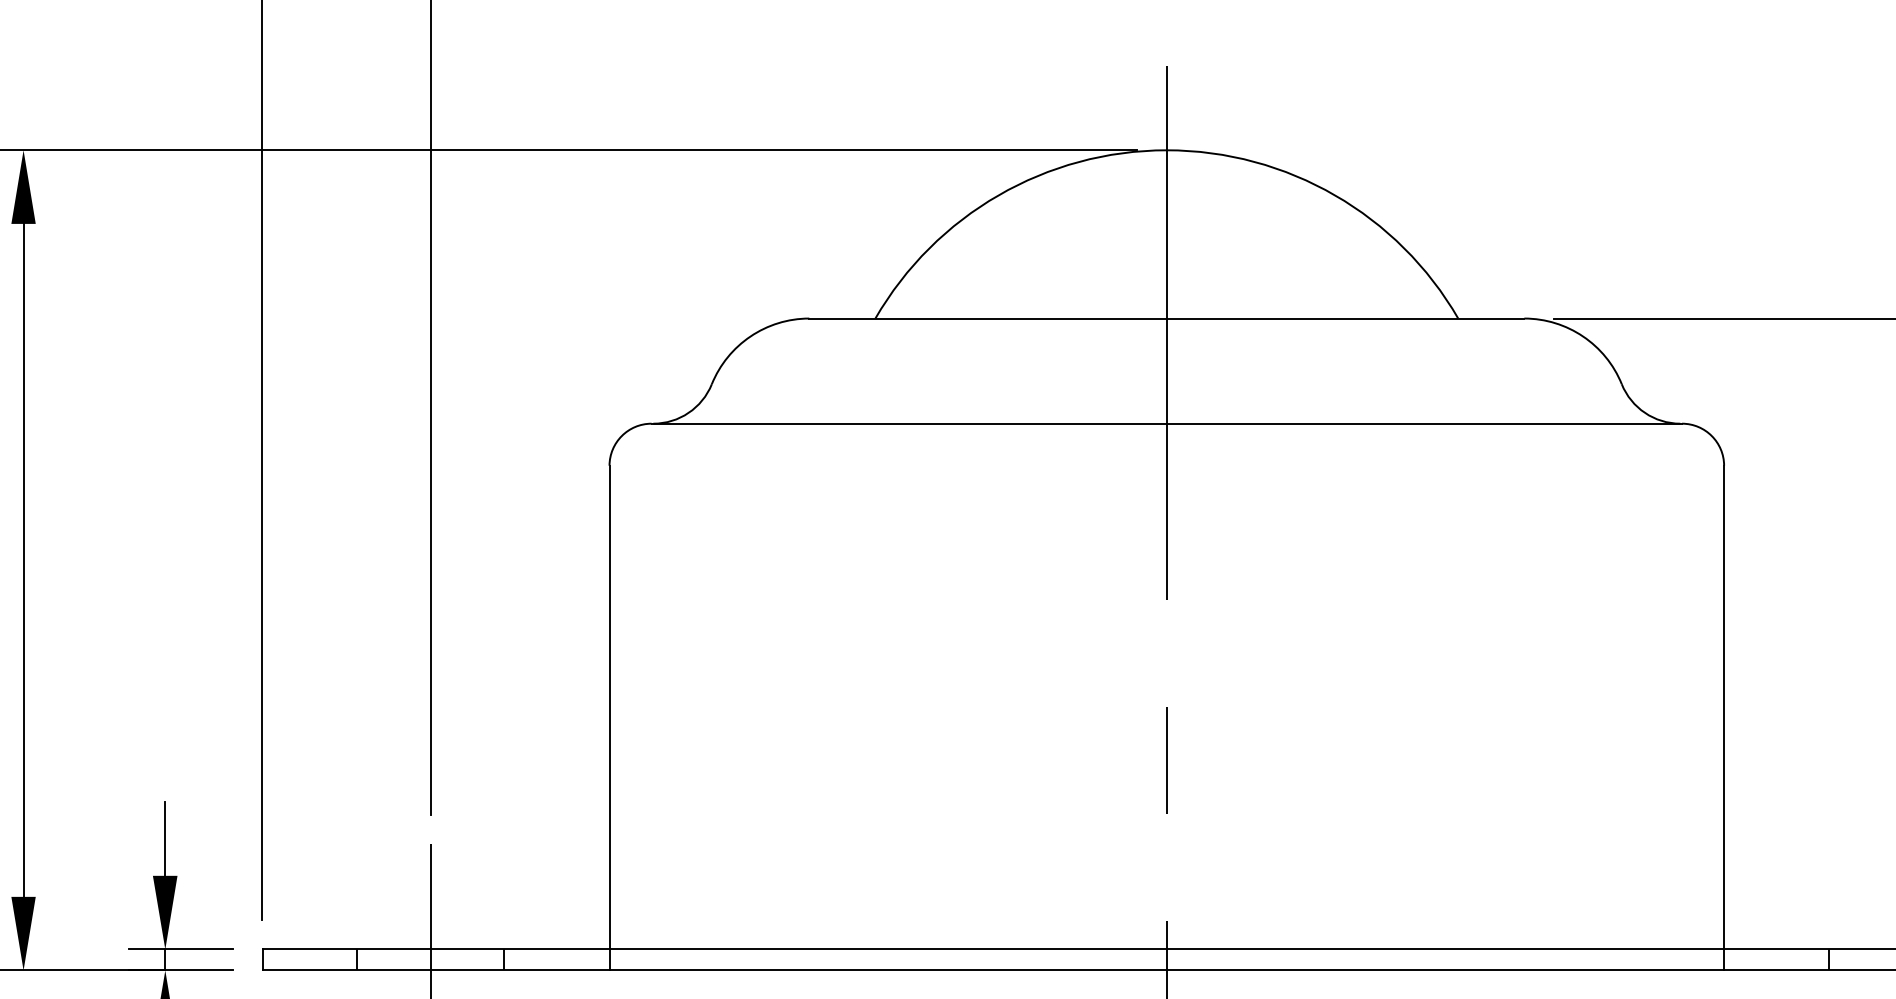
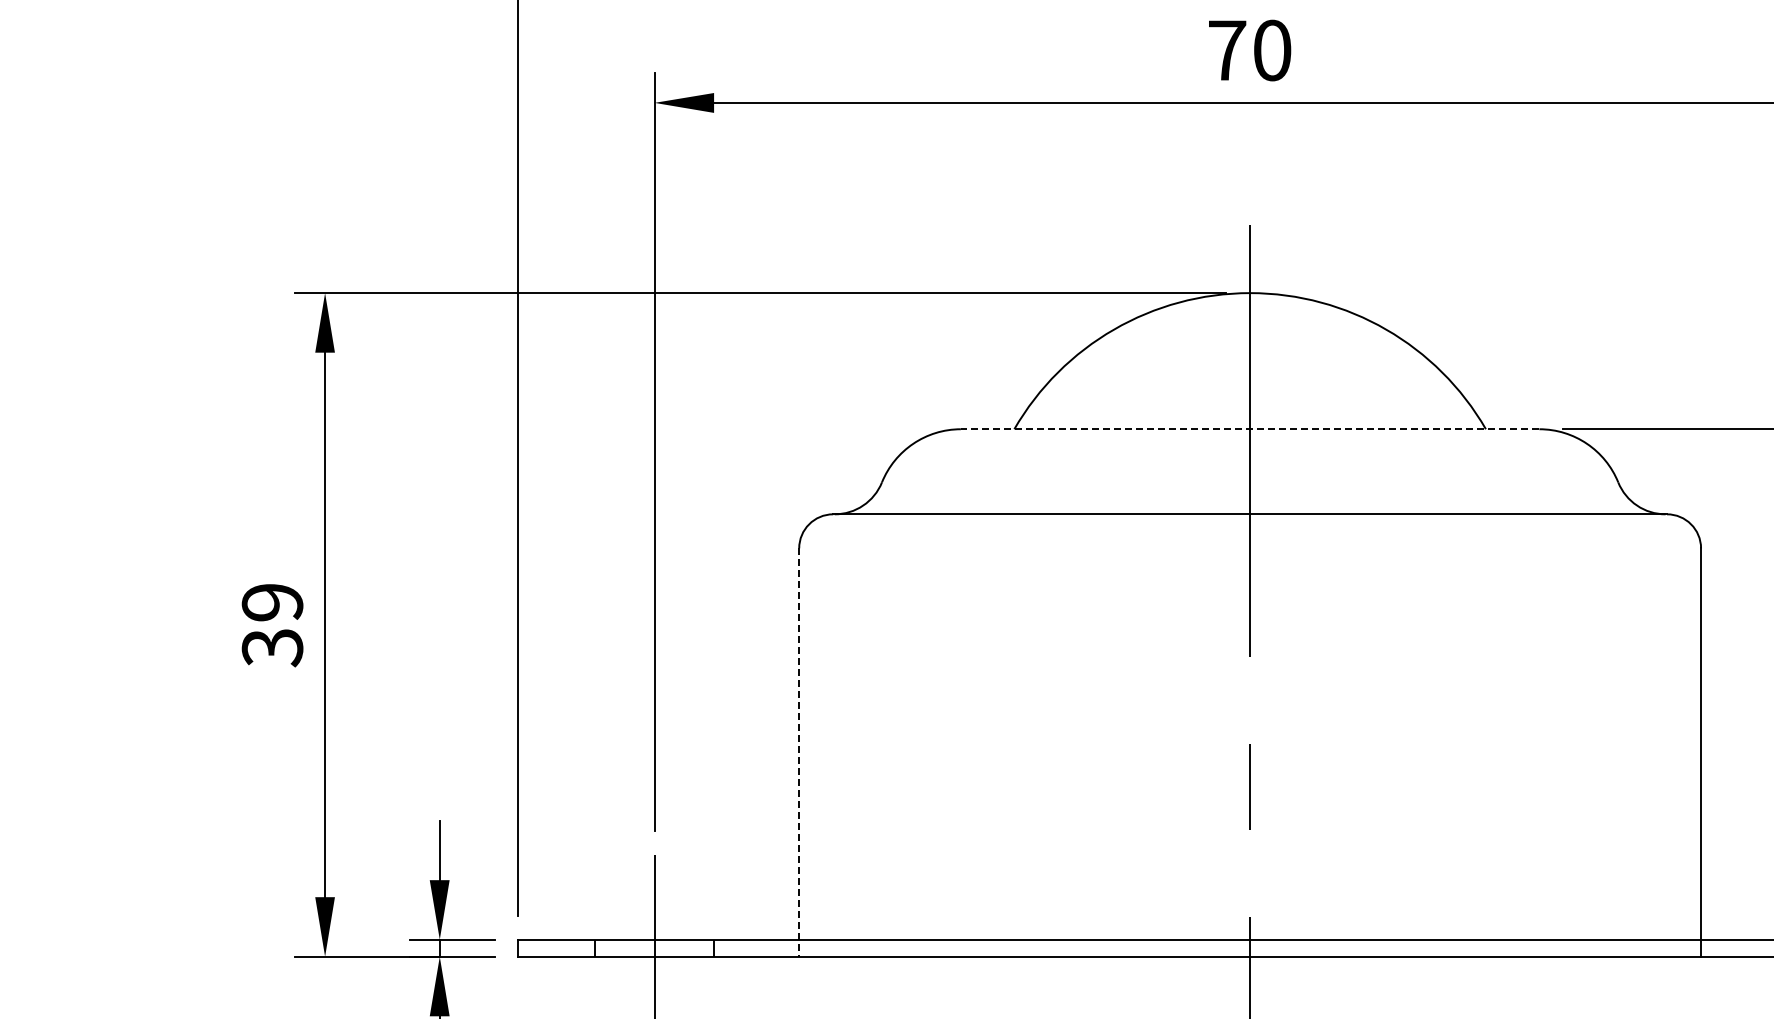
line: (1166, 318) -> (1249, 429), solid -> dashed
line: (609, 719) -> (799, 753), solid -> dashed

